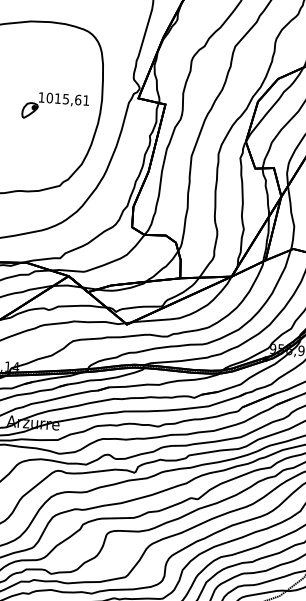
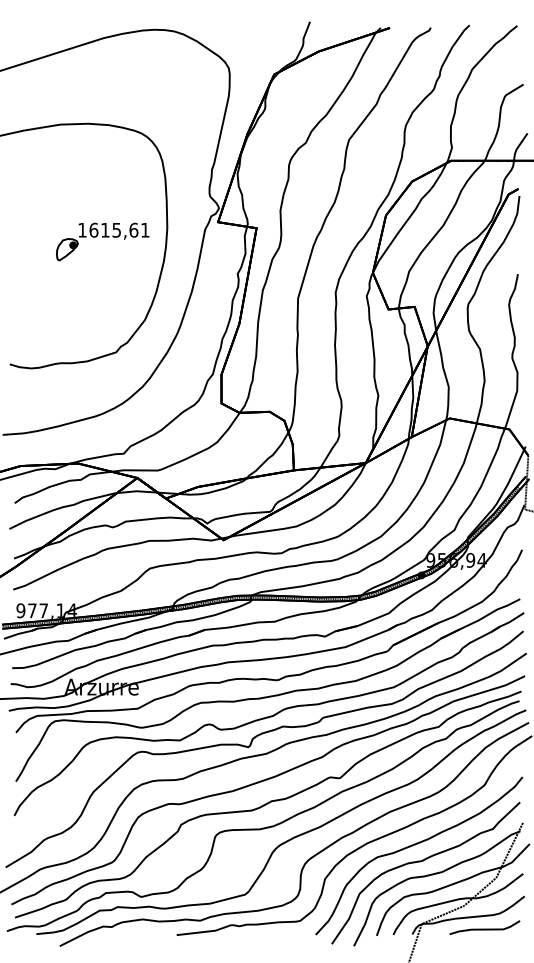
text: (49, 97) -> (93, 229), 1015,61 -> 1615,61

